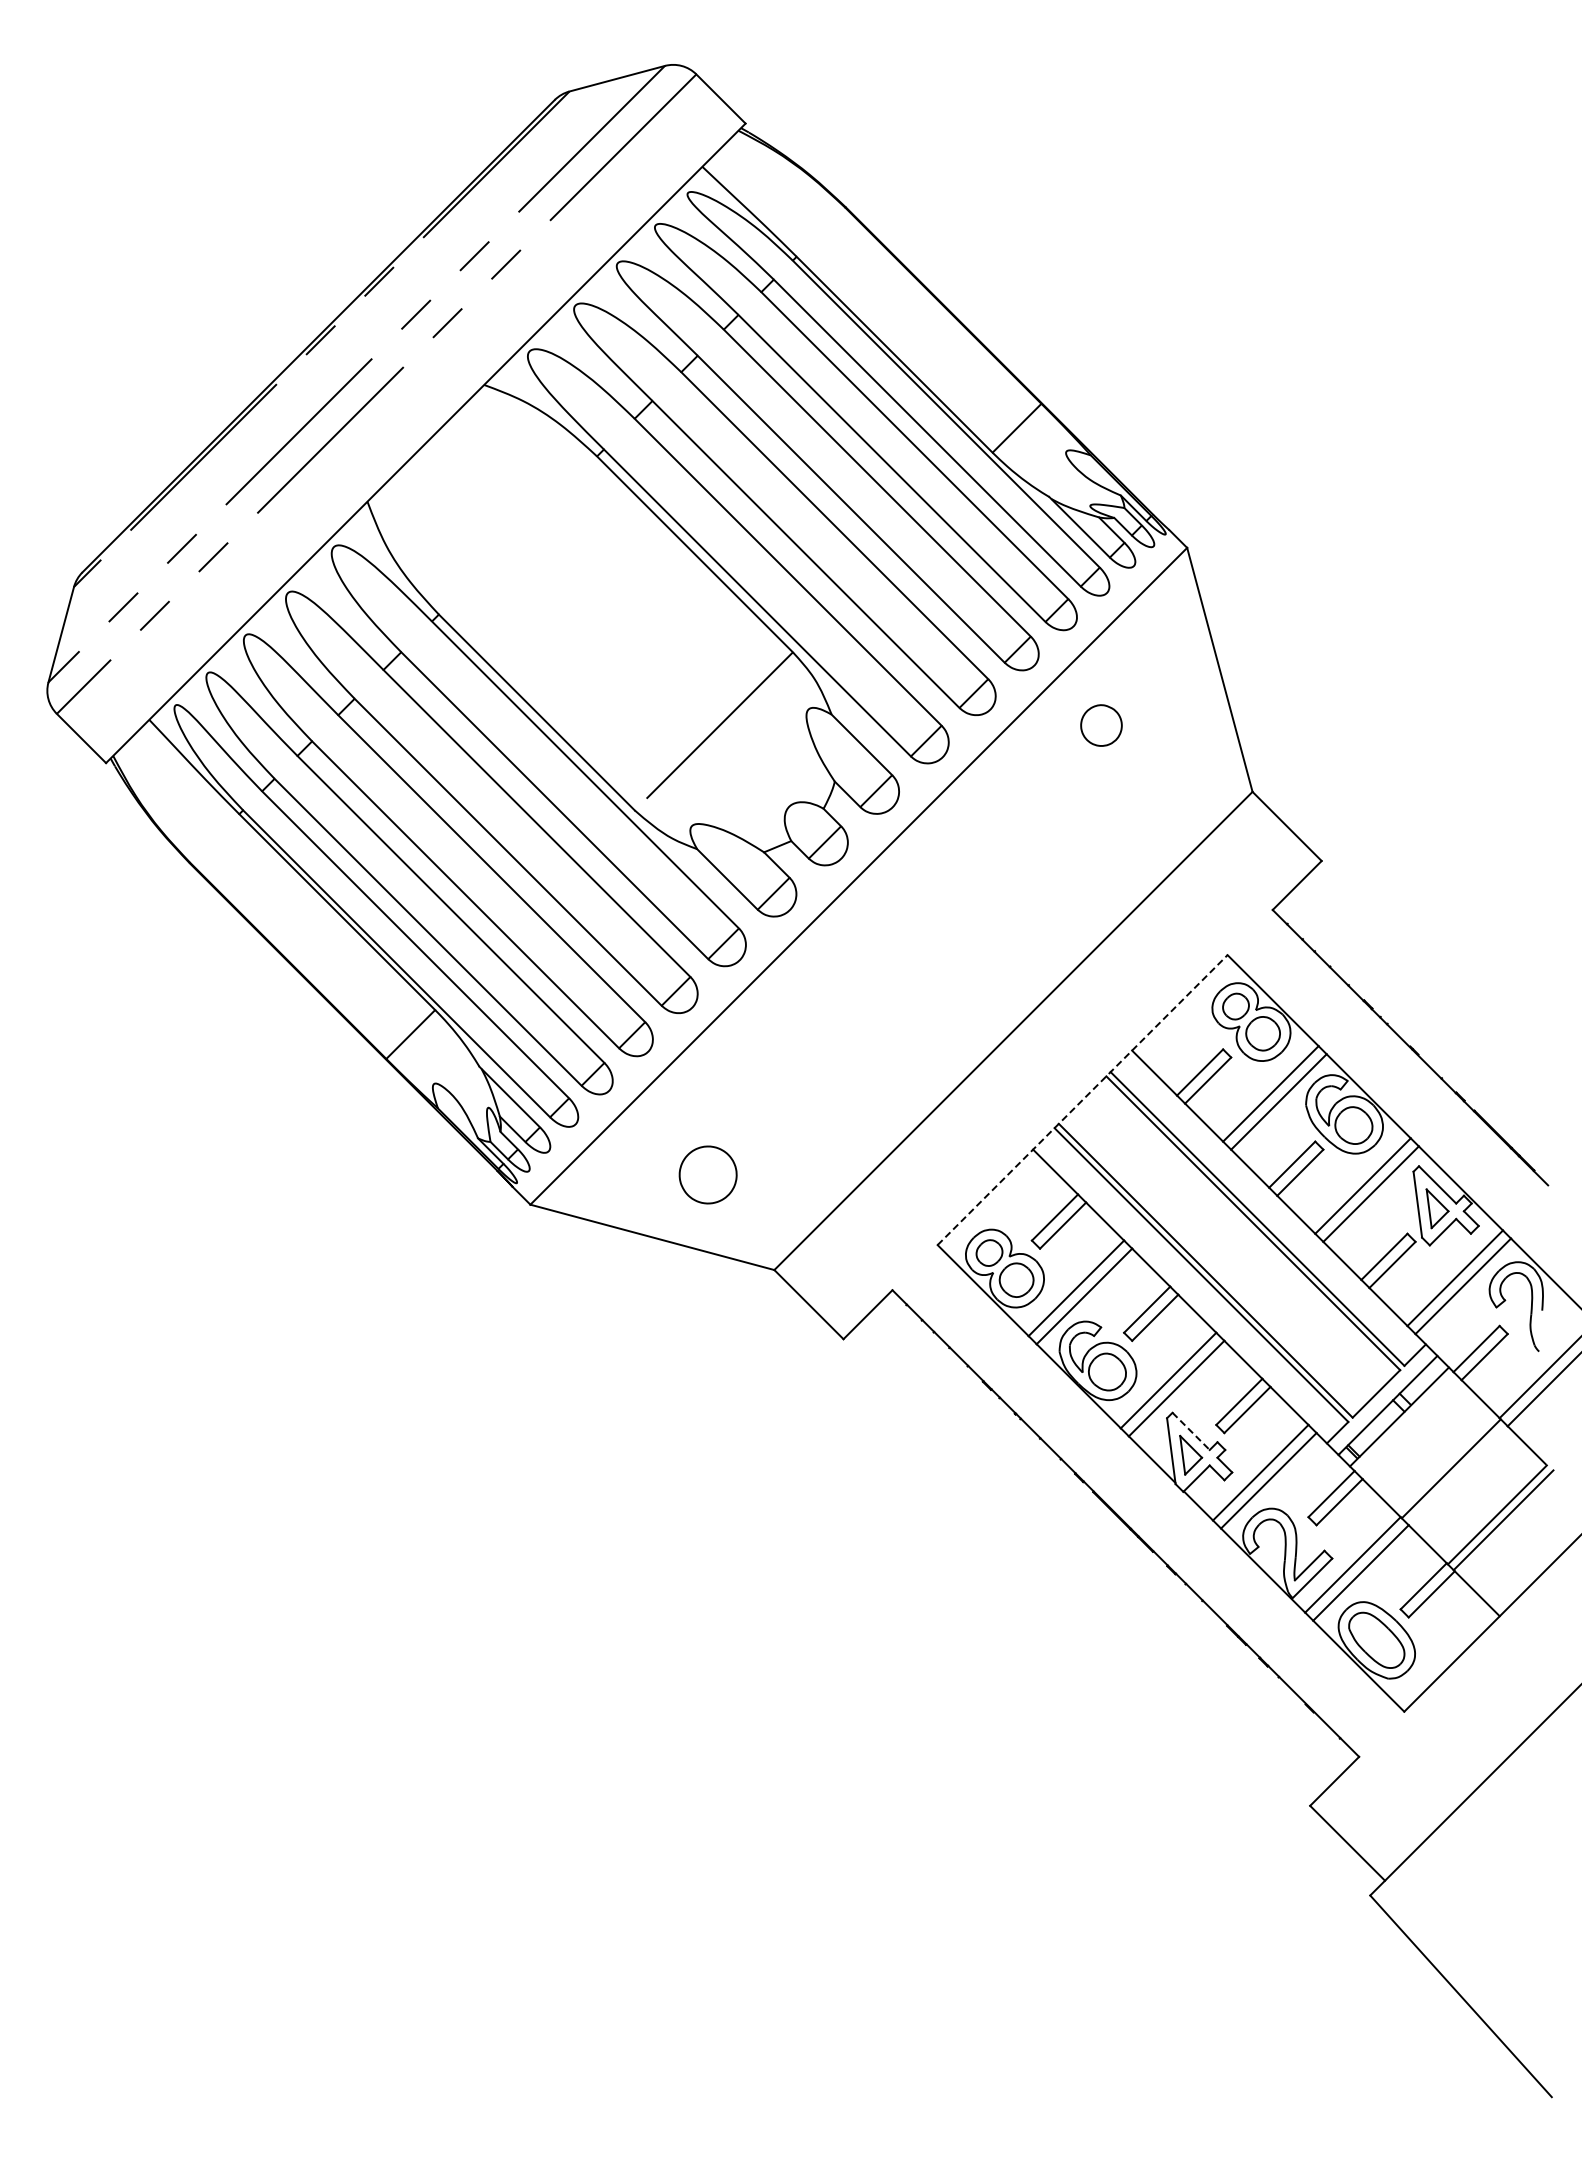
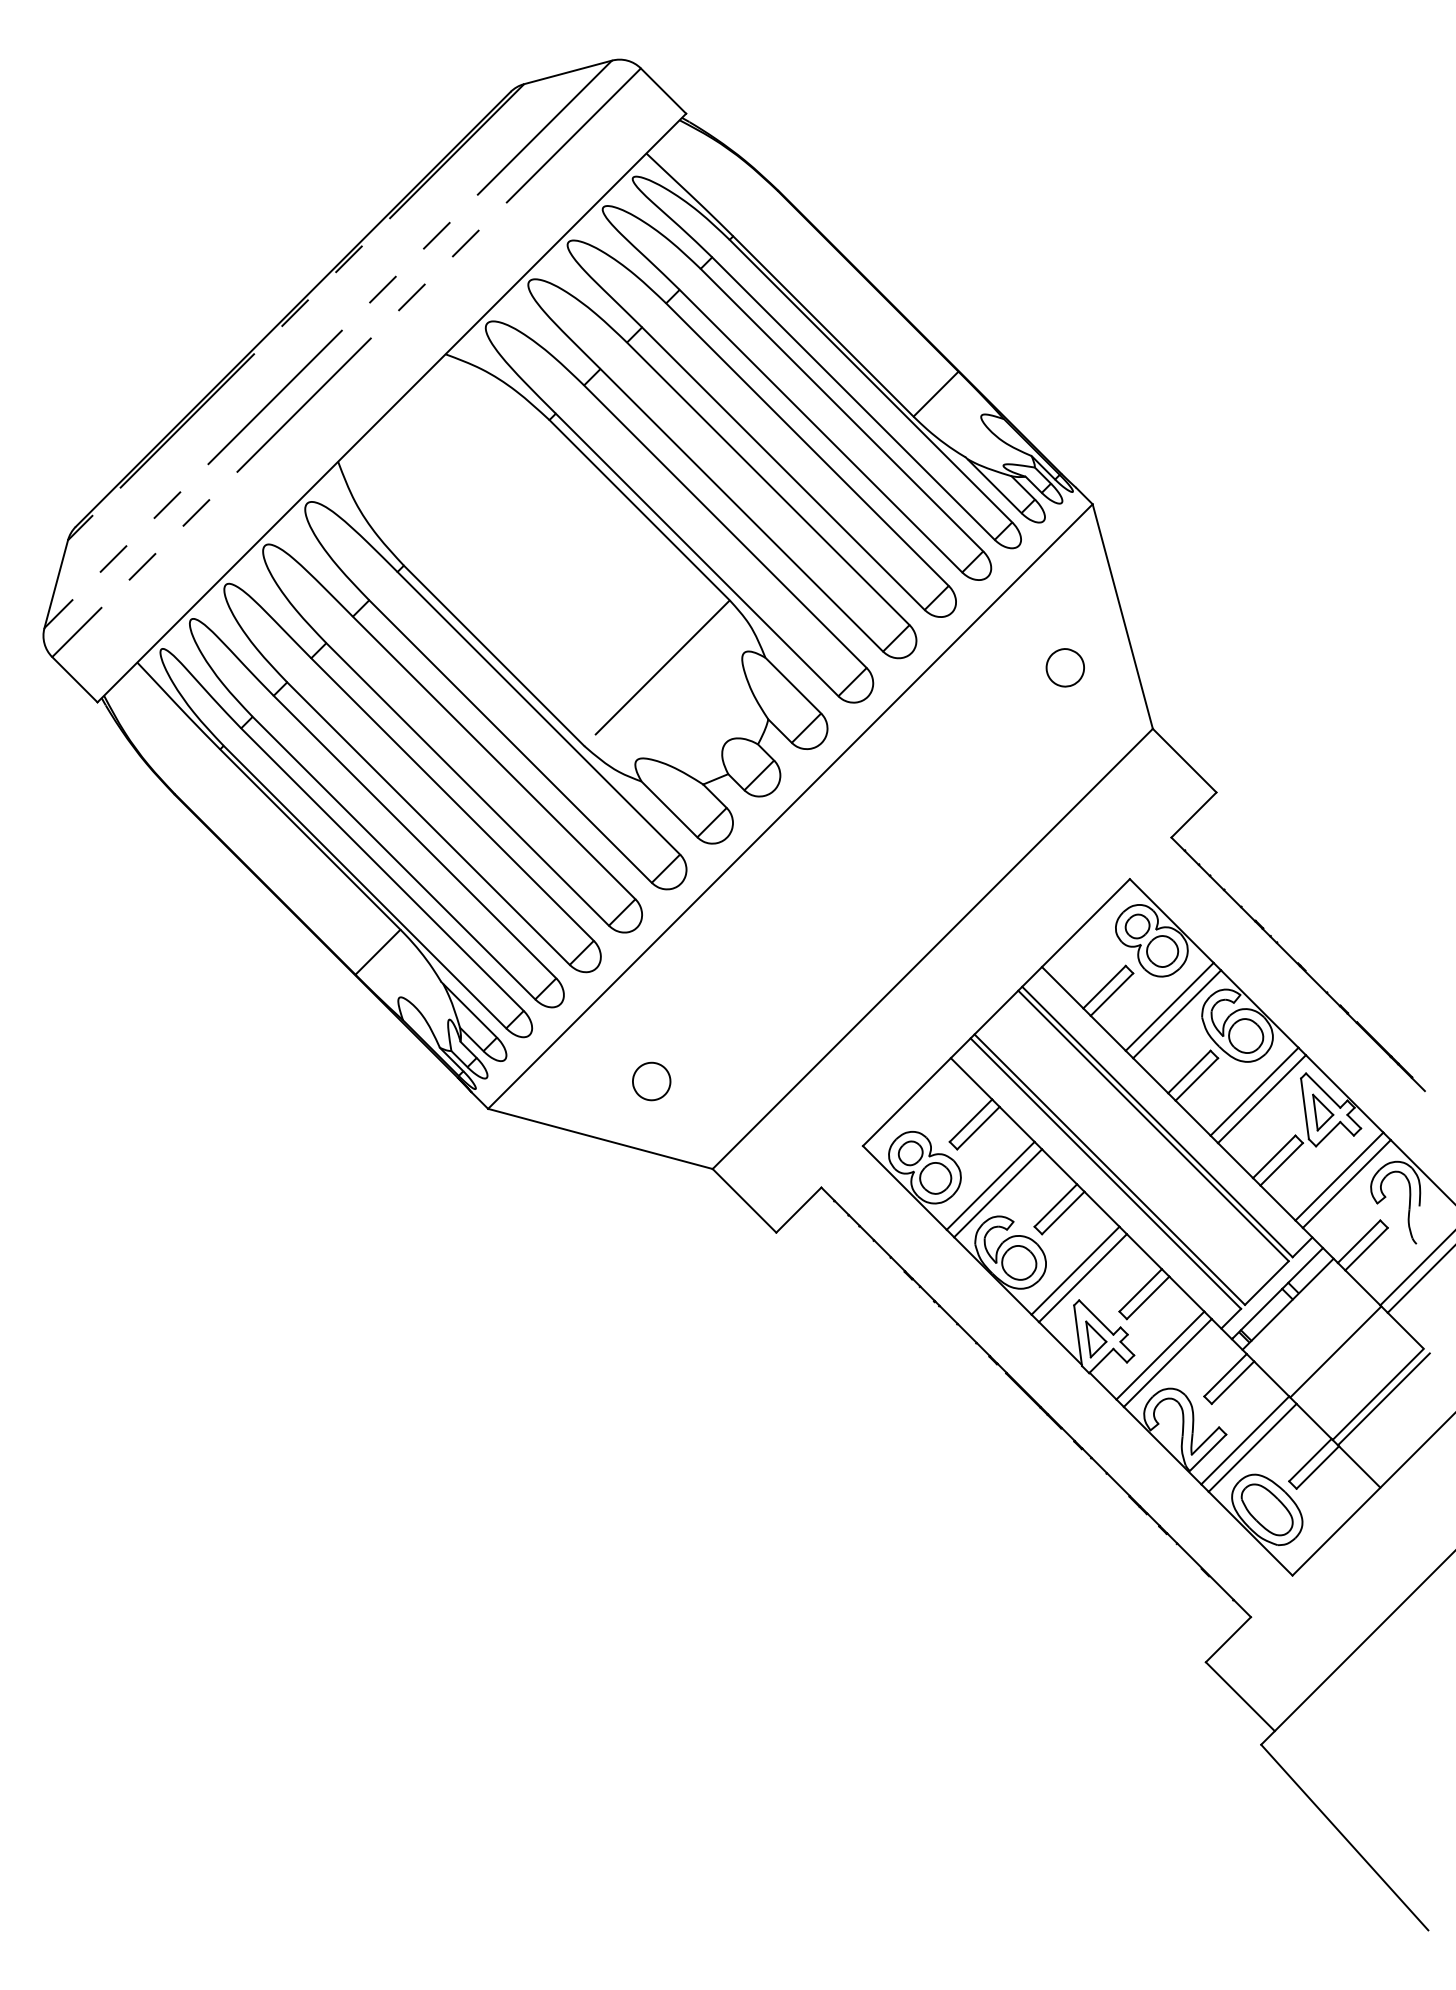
part: (1101, 725) -> (1065, 667), moved
line: (1082, 1099) -> (996, 1012), dashed -> solid
part: (707, 1174) -> (651, 1081), size x0.71
line: (1191, 1431) -> (1096, 1317), dashed -> solid

